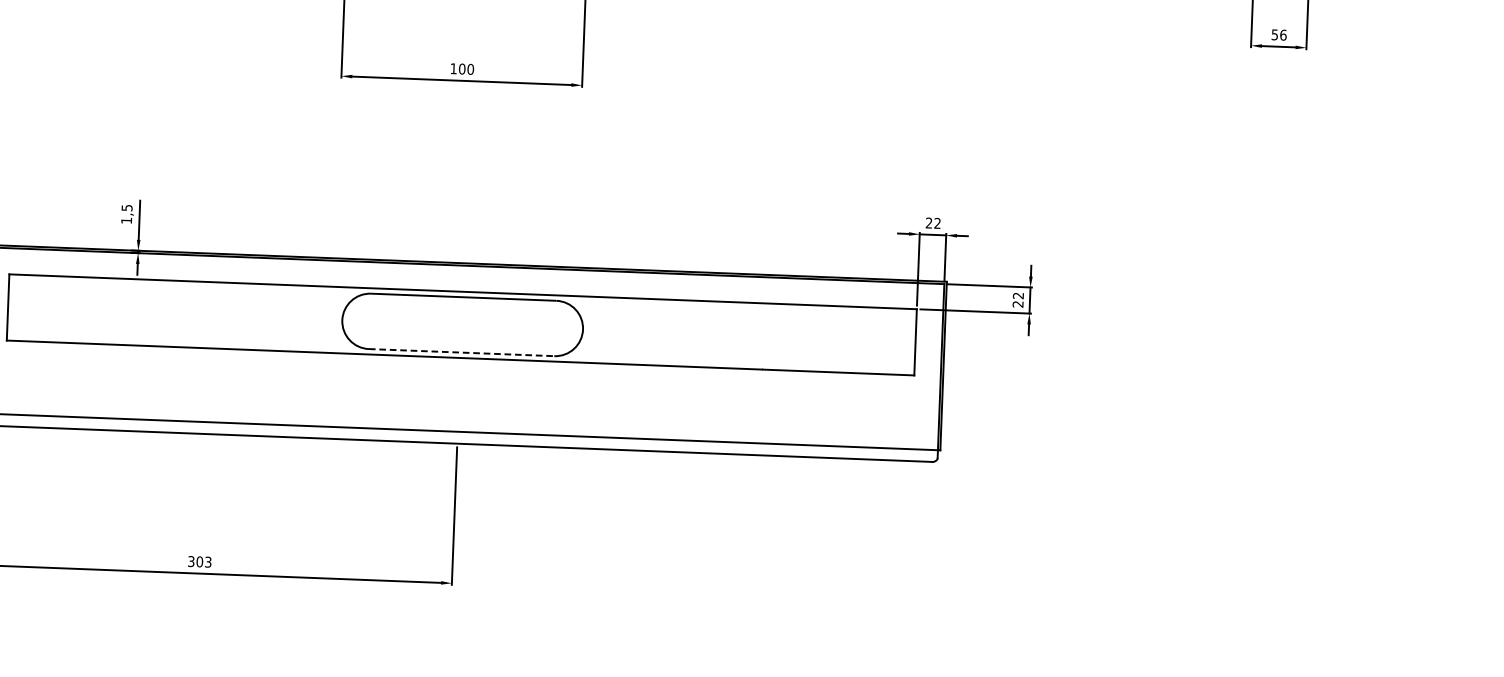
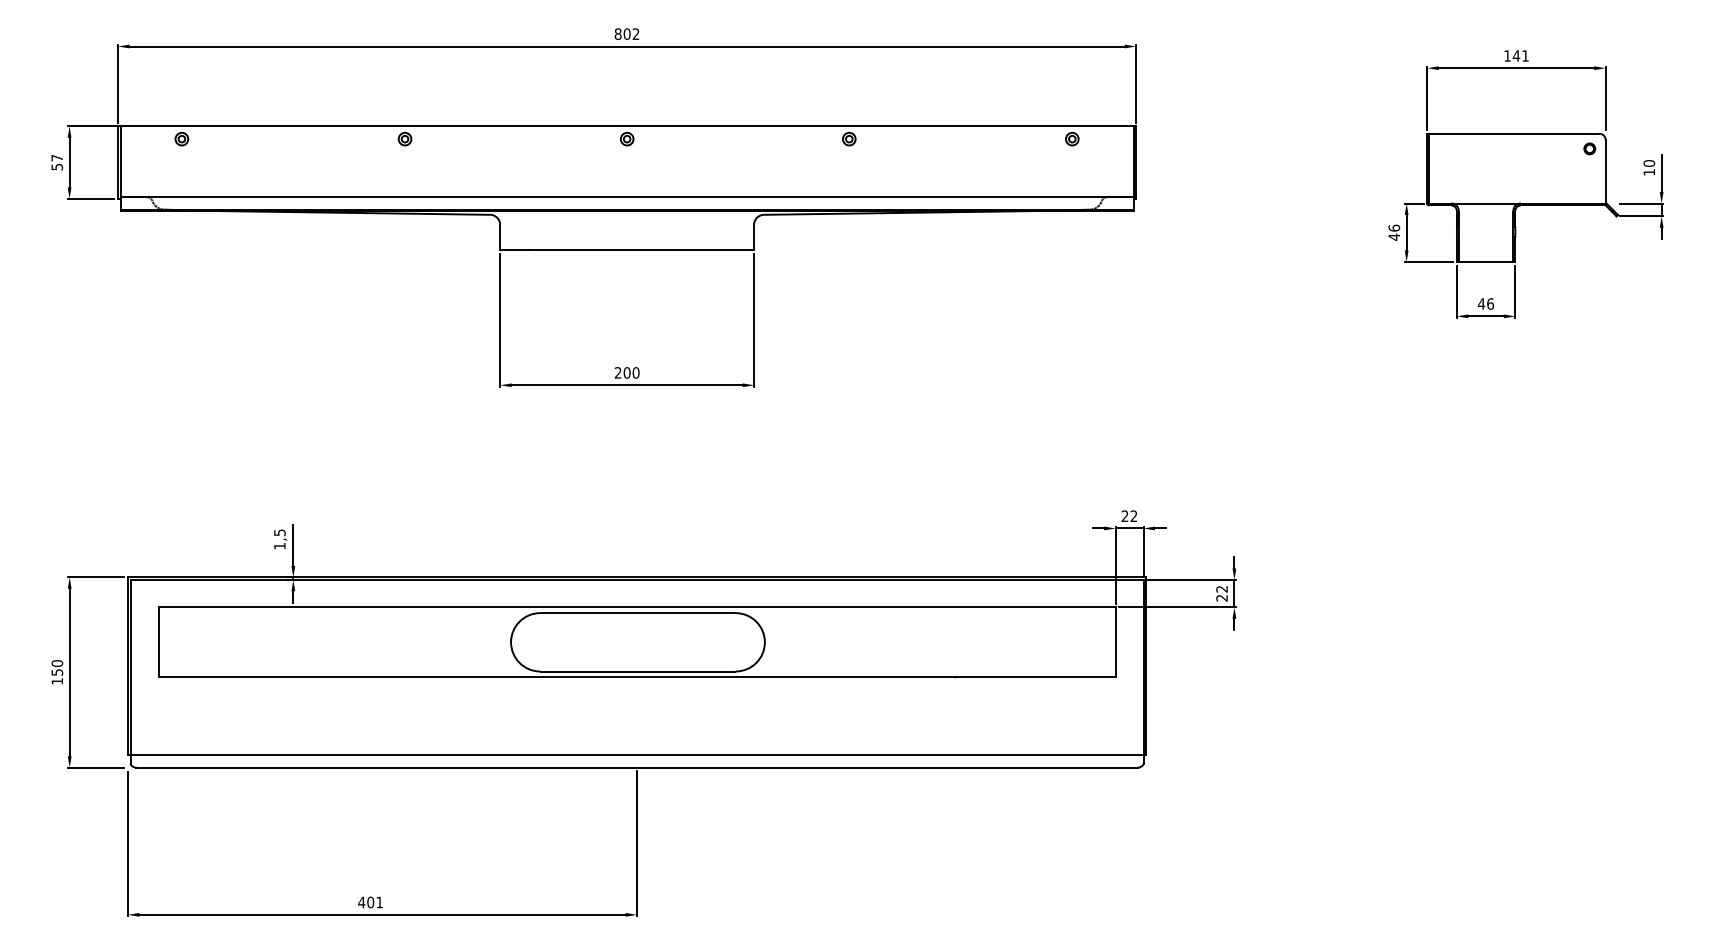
text: (1274, 34) -> (1481, 303), 56 -> 46
text: (453, 68) -> (617, 372), 100 -> 200
line: (461, 352) -> (637, 671), dashed -> solid
text: (199, 561) -> (370, 902), 303 -> 401

